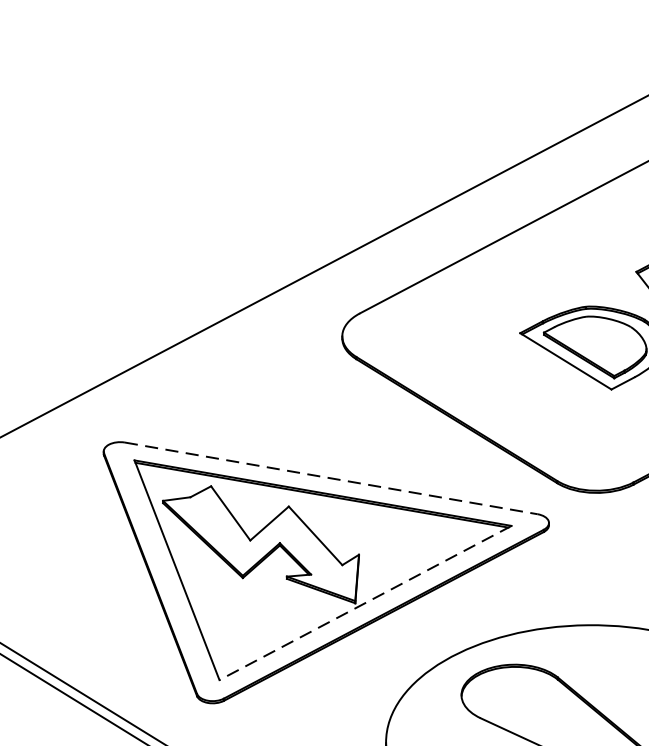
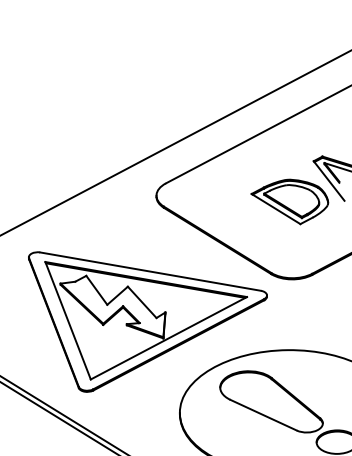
line: (332, 478) -> (151, 271), dashed -> solid
line: (364, 603) -> (168, 338), dashed -> solid

